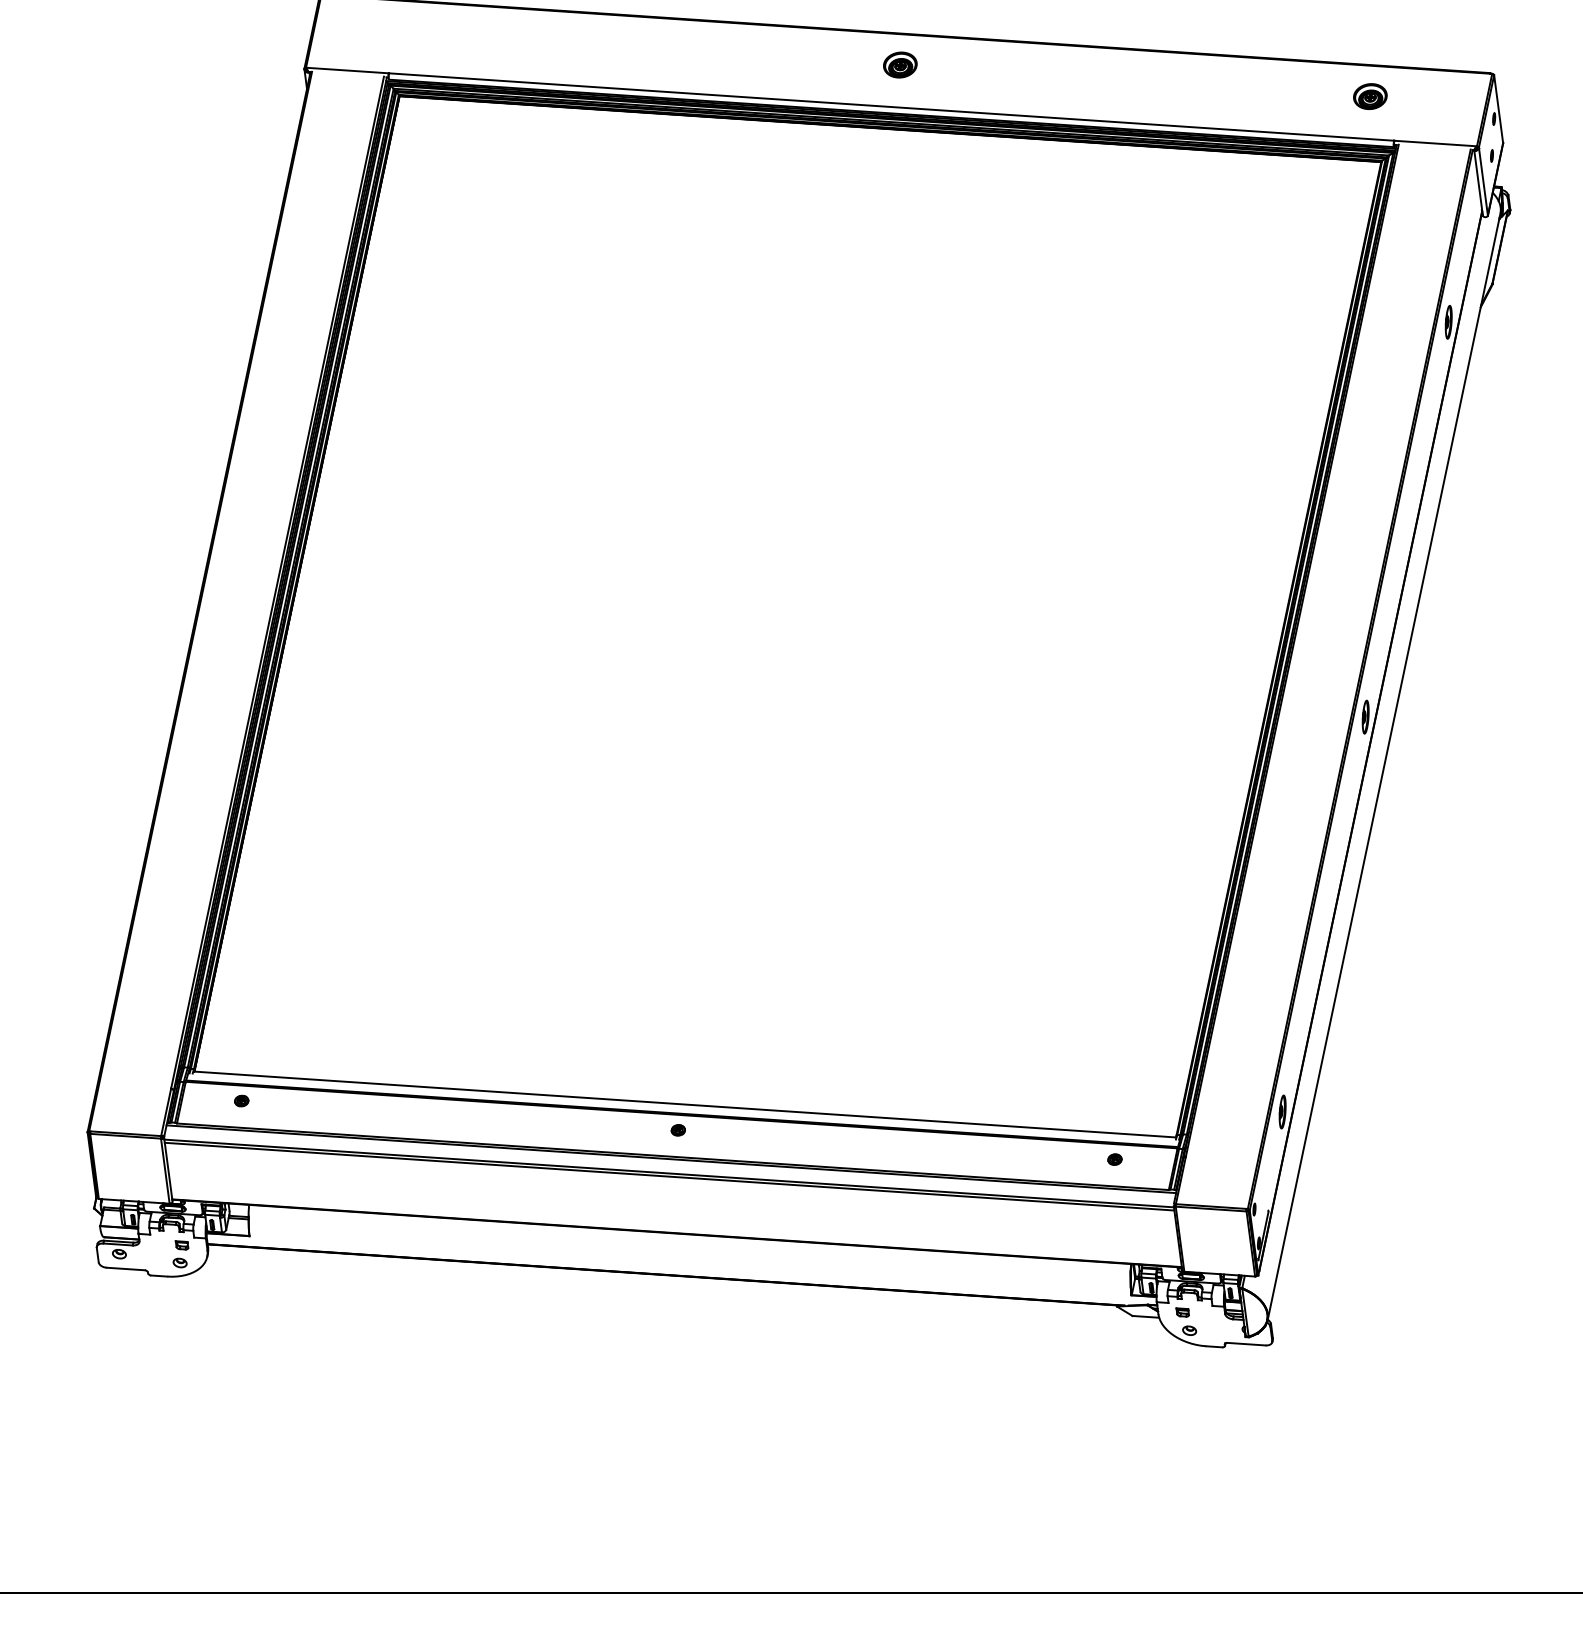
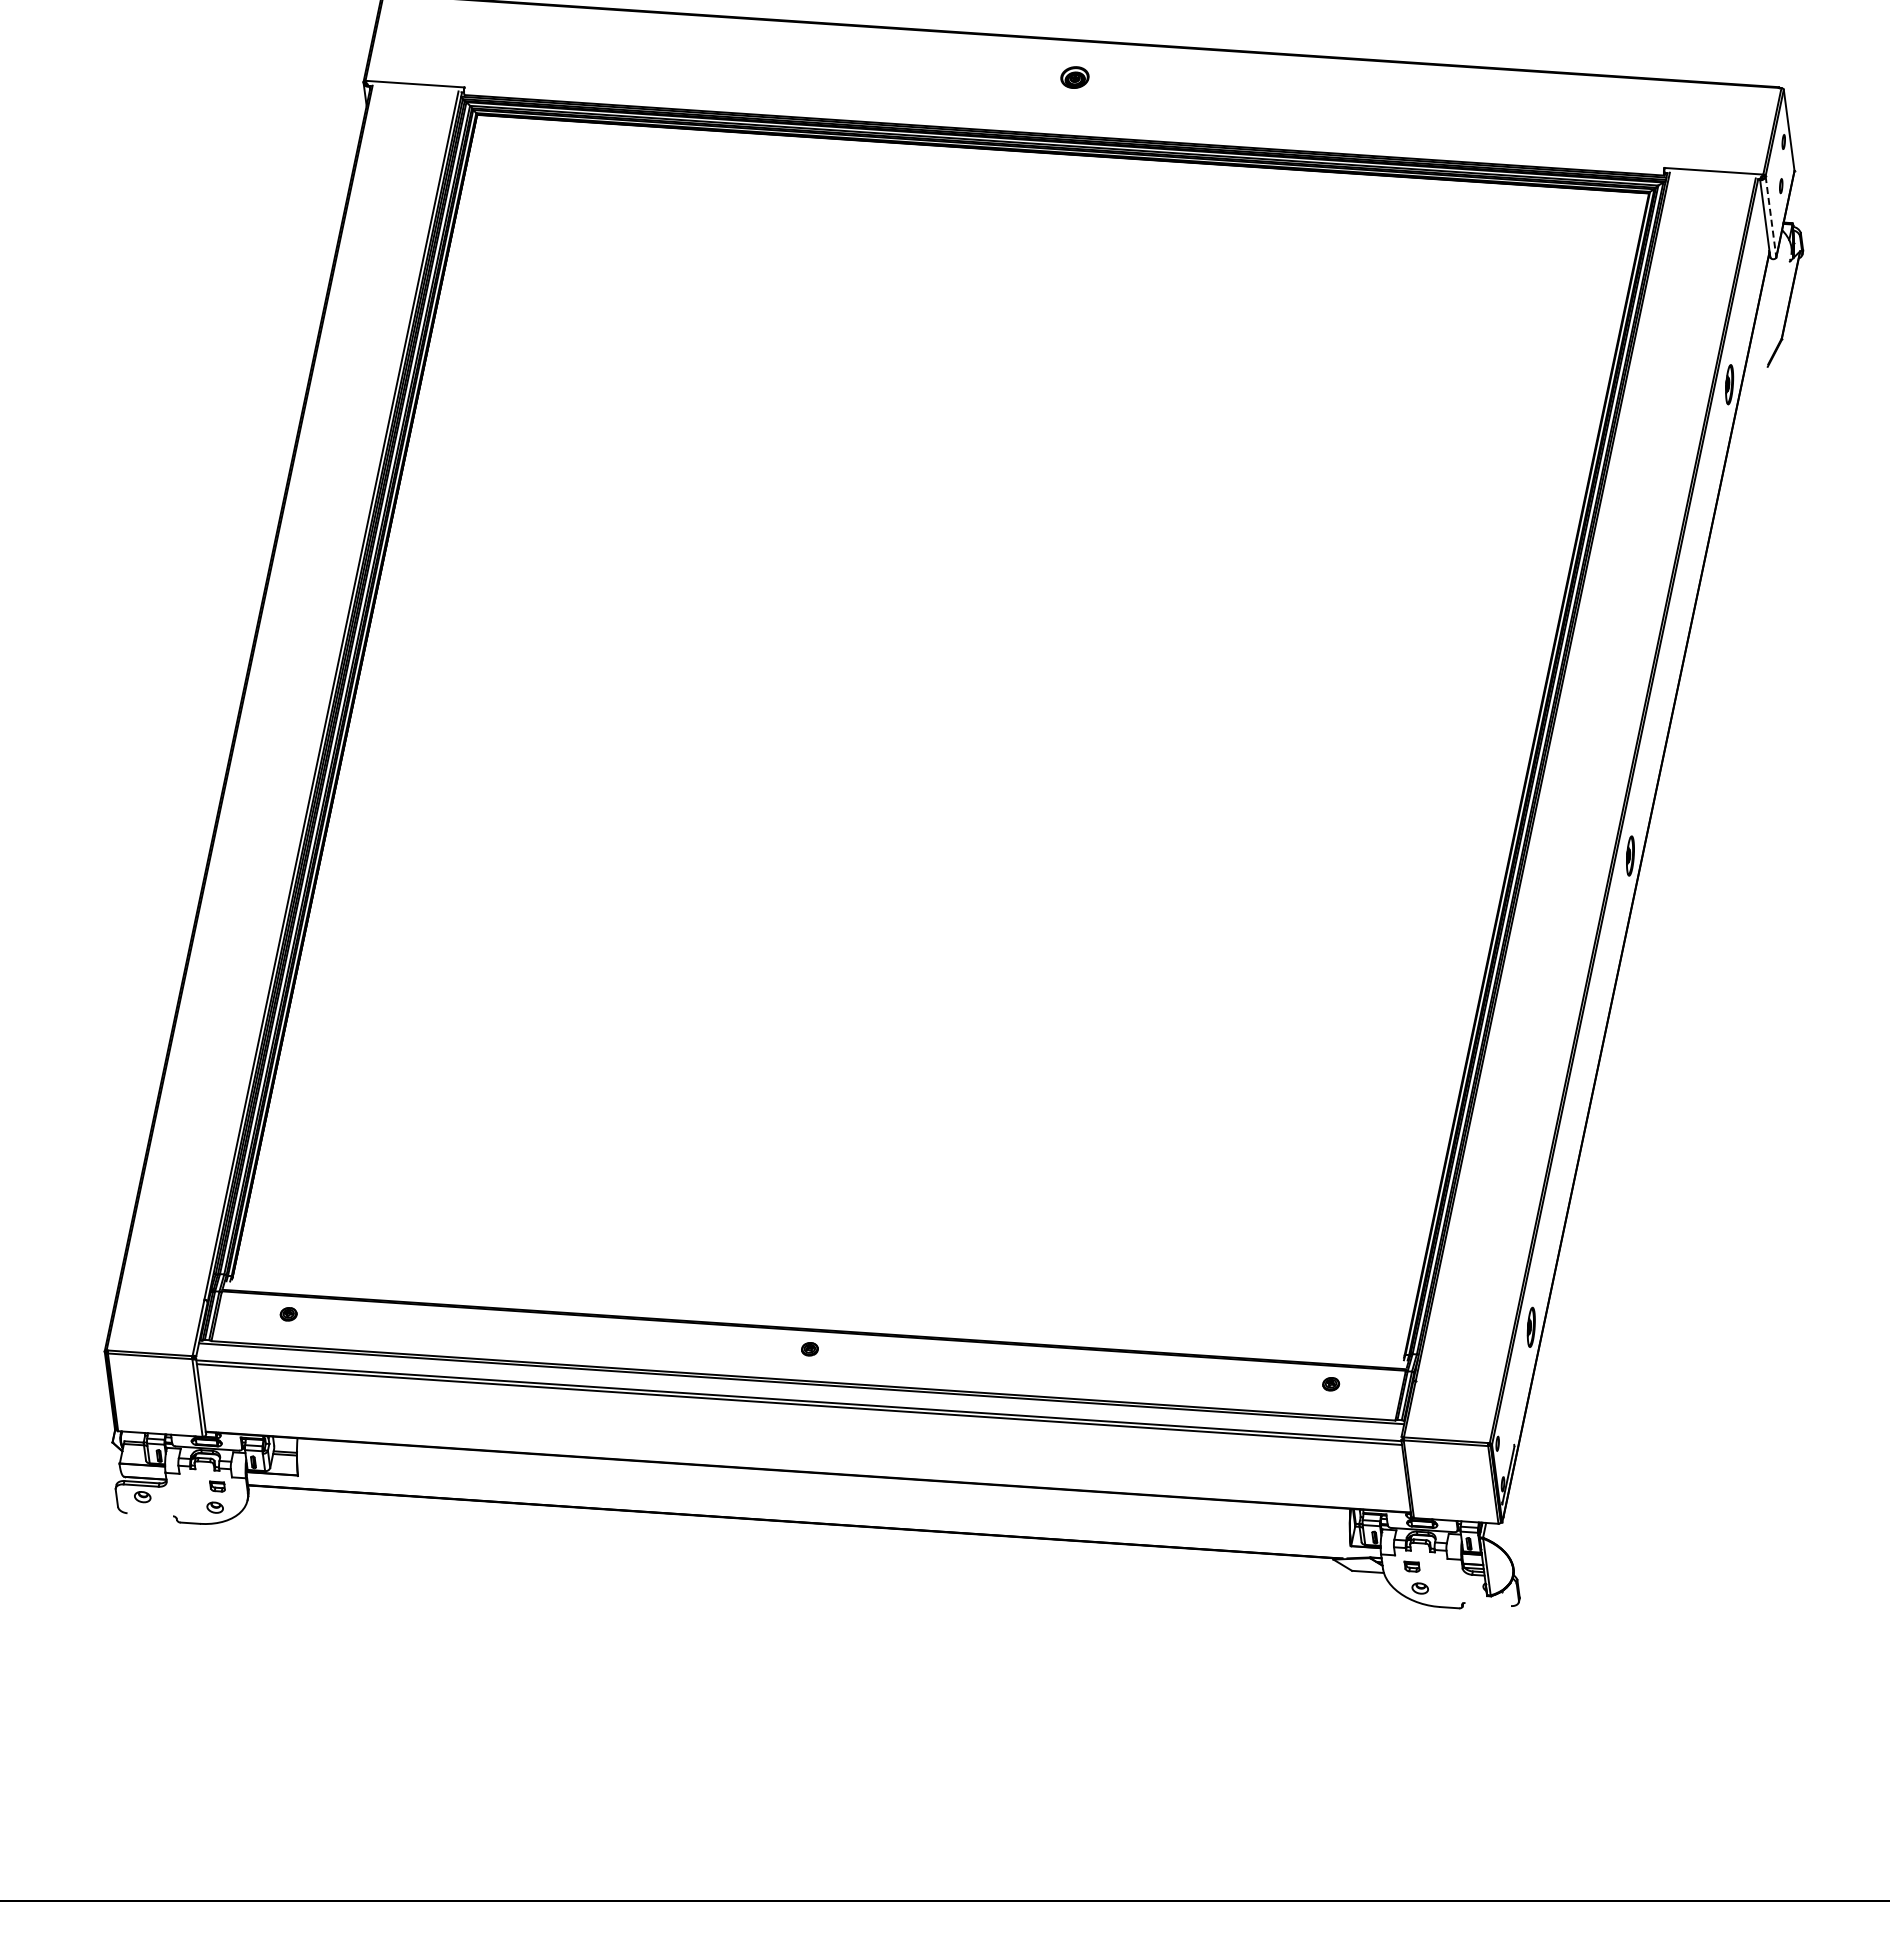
part: (899, 64) -> (1074, 77), size x0.7
part: (1369, 96) -> (1635, 115), removed
line: (891, 106) -> (1064, 127), removed
line: (1483, 181) -> (1770, 216), solid -> dashed
line: (1384, 766) -> (1652, 914), removed
line: (684, 1104) -> (817, 1318), removed
line: (125, 1268) -> (150, 1514), removed
line: (1246, 1344) -> (1488, 1604), removed

